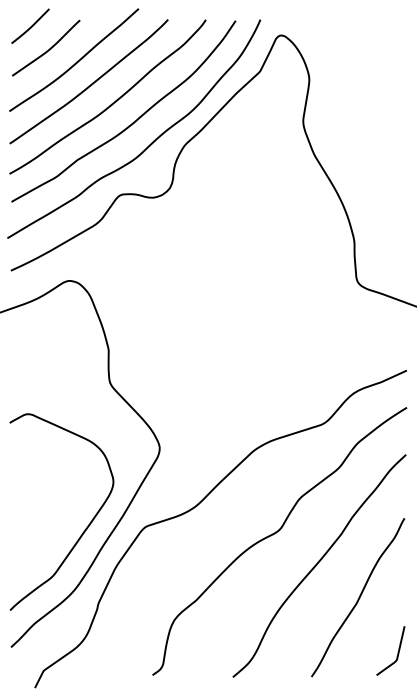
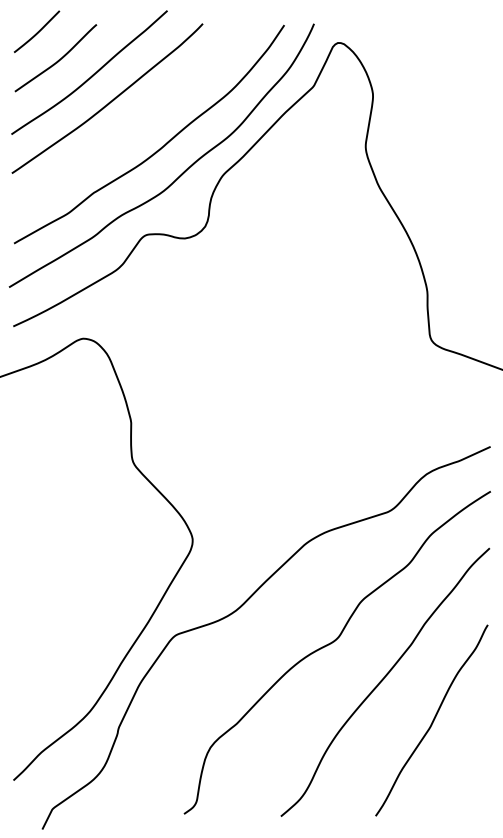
curve: (111, 103) -> (134, 124), removed
curve: (84, 529) -> (102, 638), removed
curve: (397, 652) -> (479, 786), removed

